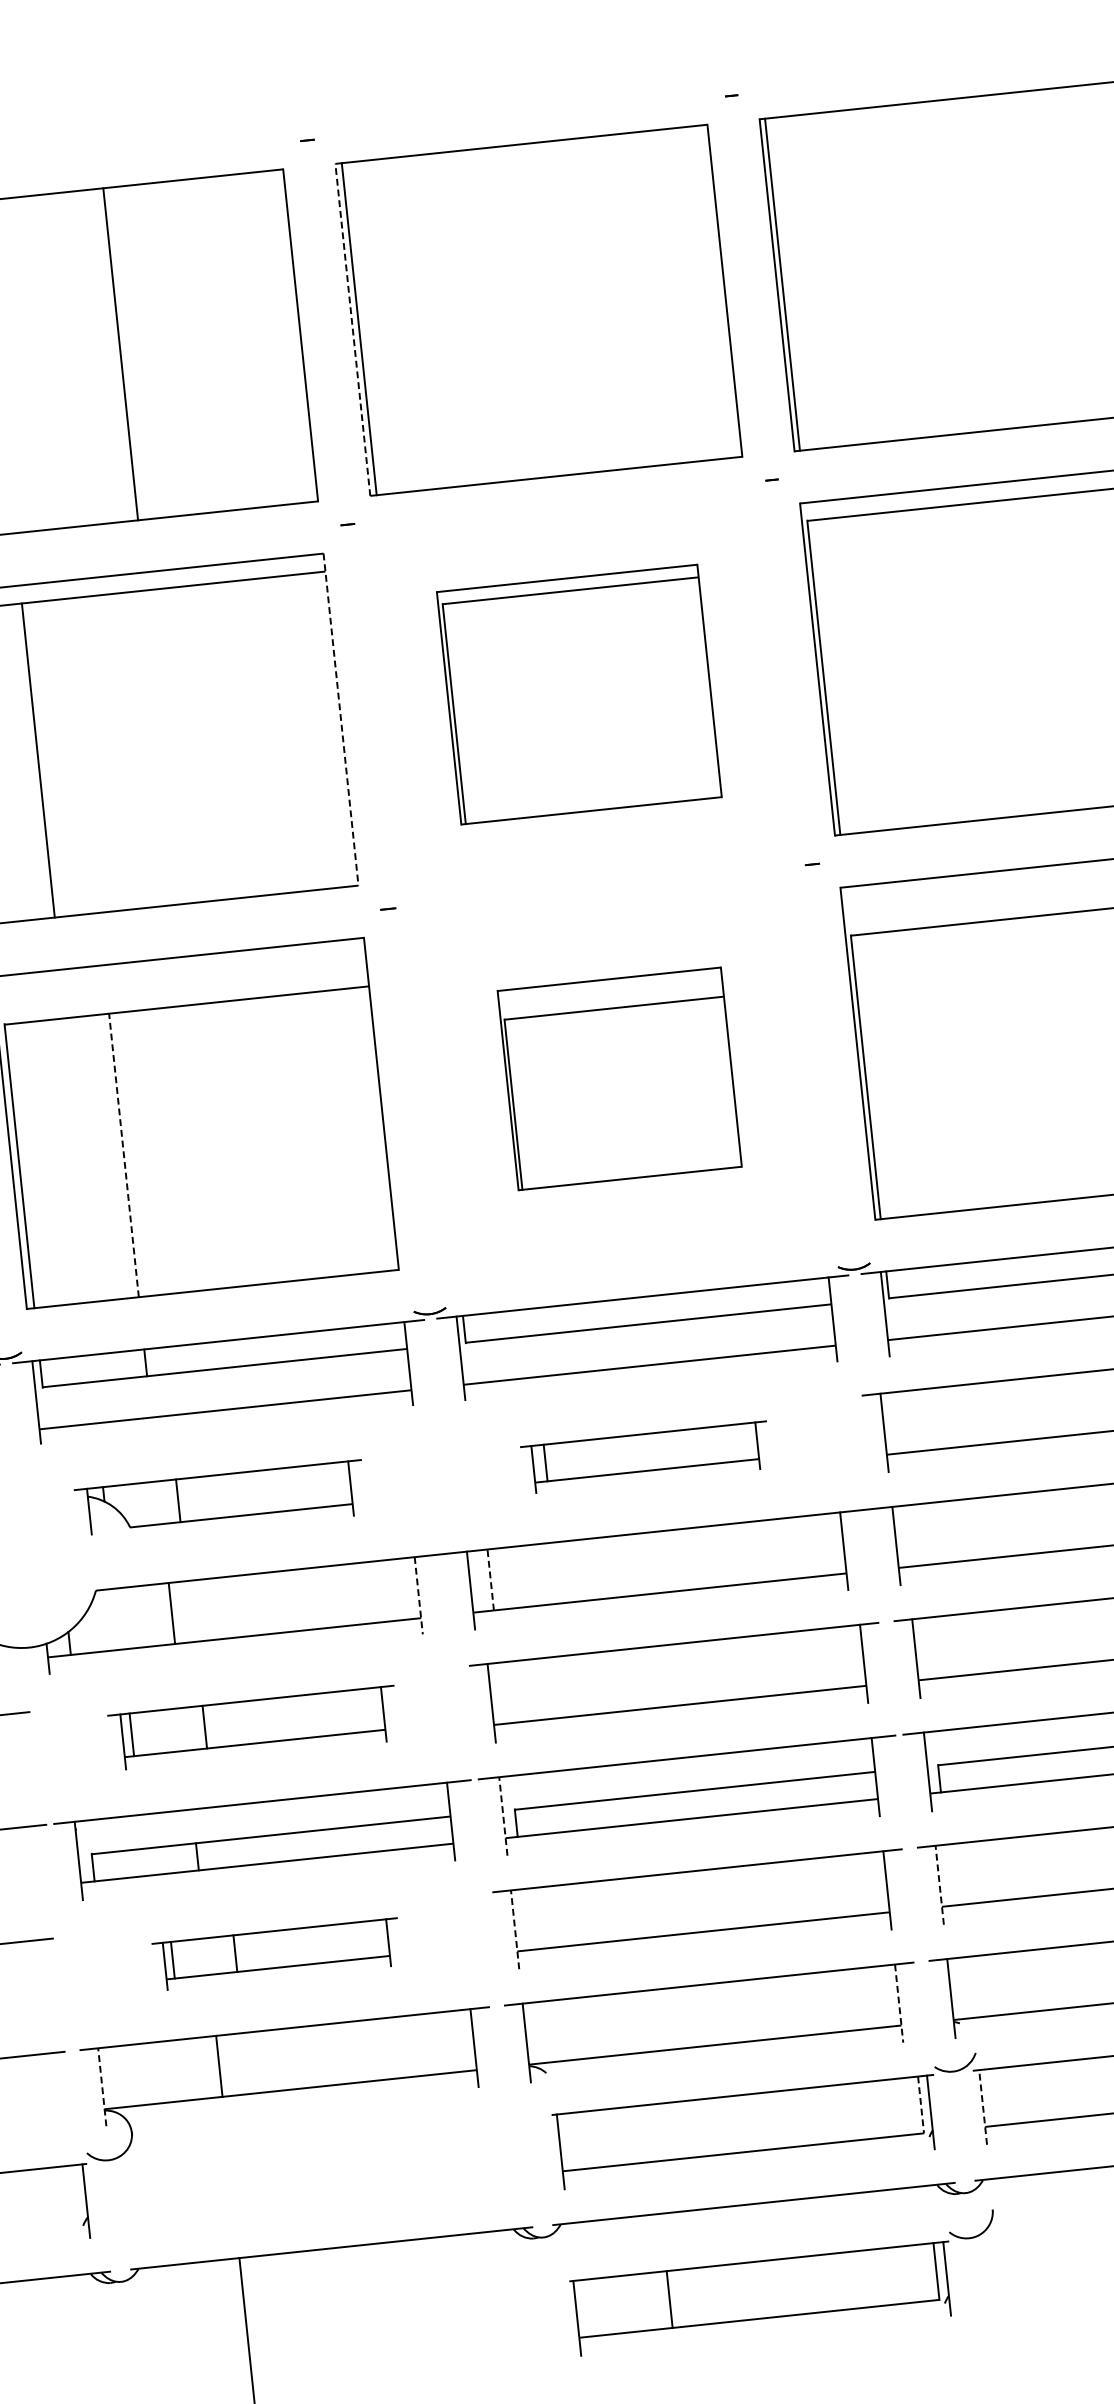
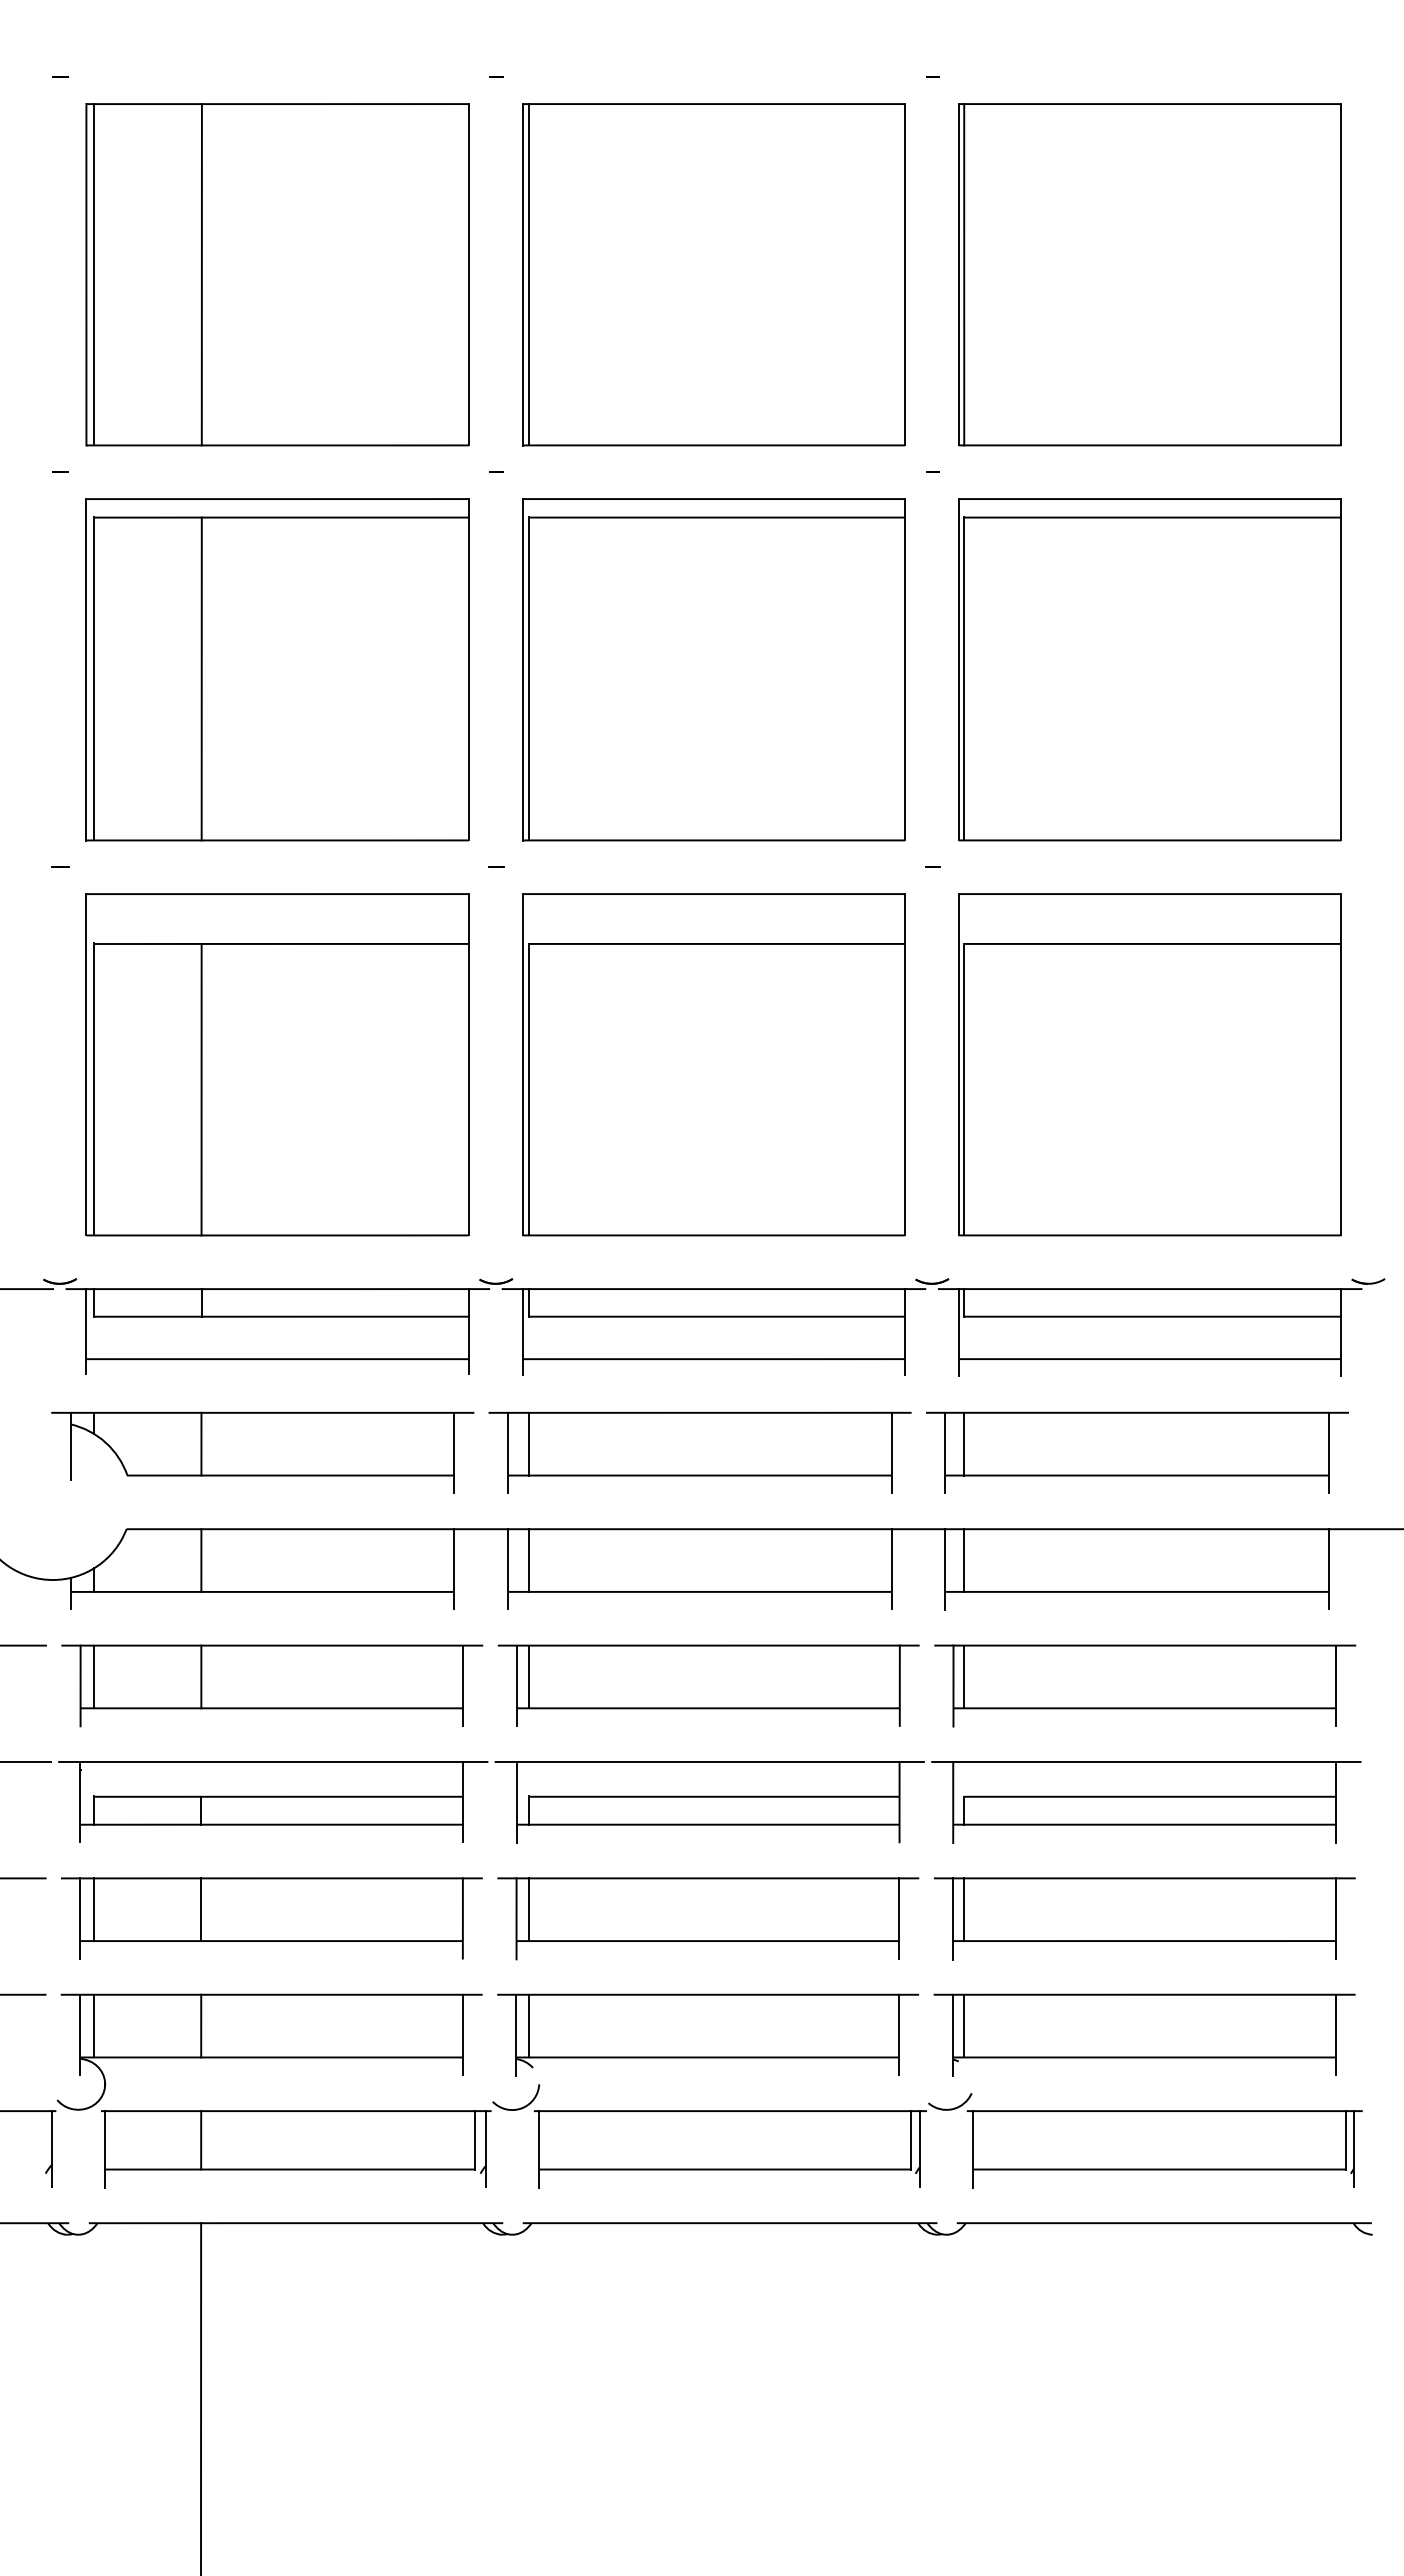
line: (352, 329) -> (522, 274), dashed -> solid
line: (120, 354) -> (201, 274), moved
part: (578, 694) -> (713, 669), size x1.43
line: (340, 719) -> (468, 669), dashed -> solid
line: (38, 760) -> (201, 678), moved
part: (619, 1078) -> (713, 1064), size x1.67
line: (123, 1155) -> (201, 1089), dashed -> solid
line: (902, 1421) -> (964, 1443), added
part: (645, 1457) -> (699, 1452), size x1.67
part: (220, 1502) -> (262, 1452), size x1.43
line: (914, 1535) -> (964, 1560), added
line: (491, 1579) -> (529, 1560), dashed -> solid
line: (418, 1595) -> (454, 1568), dashed -> solid
line: (926, 1648) -> (964, 1676), added
line: (502, 1692) -> (529, 1676), added
part: (253, 1727) -> (272, 1685), size x1.43
line: (503, 1815) -> (516, 1801), dashed -> solid
line: (949, 1874) -> (964, 1909), added
line: (940, 1884) -> (953, 1918), dashed -> solid
line: (526, 1919) -> (529, 1909), added
line: (515, 1929) -> (516, 1918), dashed -> solid
part: (276, 1954) -> (271, 1918), size x1.67
line: (961, 1987) -> (964, 2025), added
line: (899, 2004) -> (899, 2035), dashed -> solid
line: (538, 2032) -> (529, 2025), added
line: (115, 2076) -> (94, 2025), added
line: (101, 2086) -> (79, 2034), dashed -> solid
line: (920, 2105) -> (910, 2140), dashed -> solid
line: (983, 2107) -> (973, 2149), dashed -> solid
part: (785, 2283) -> (320, 2136), moved

